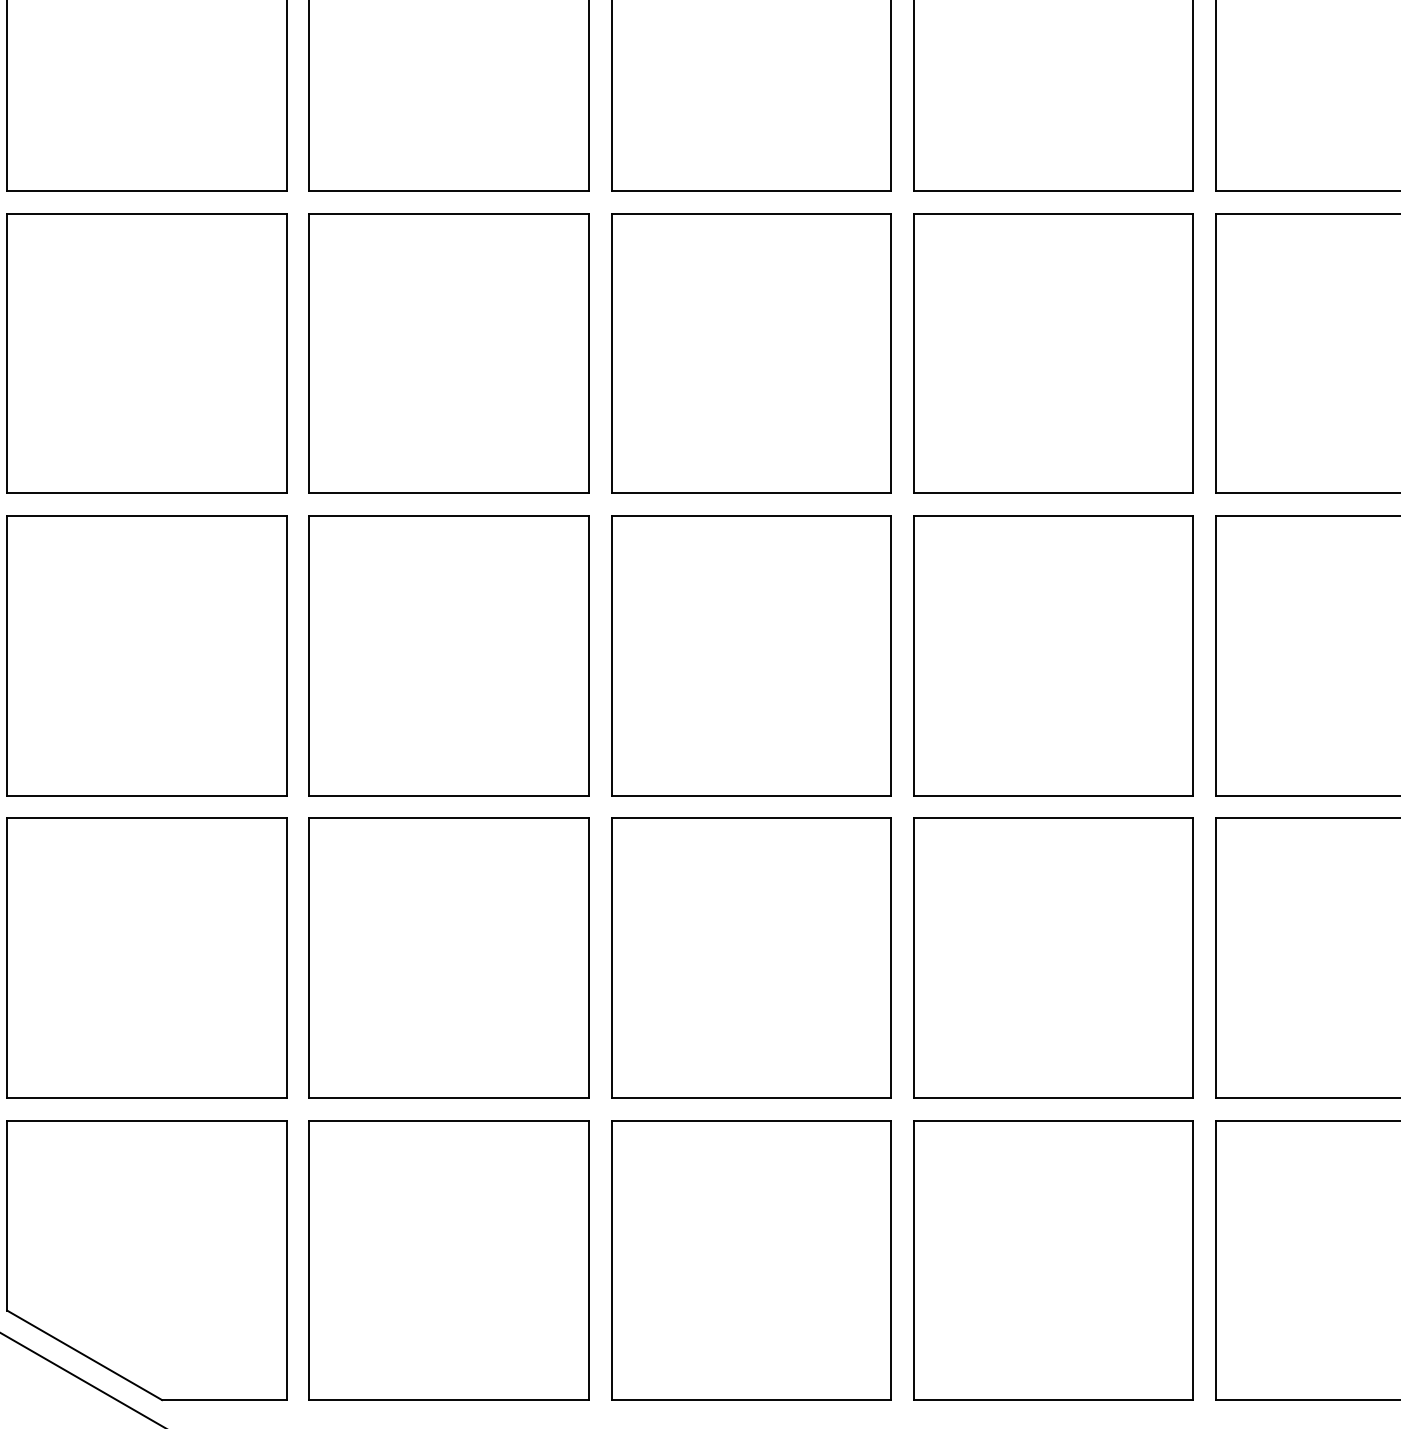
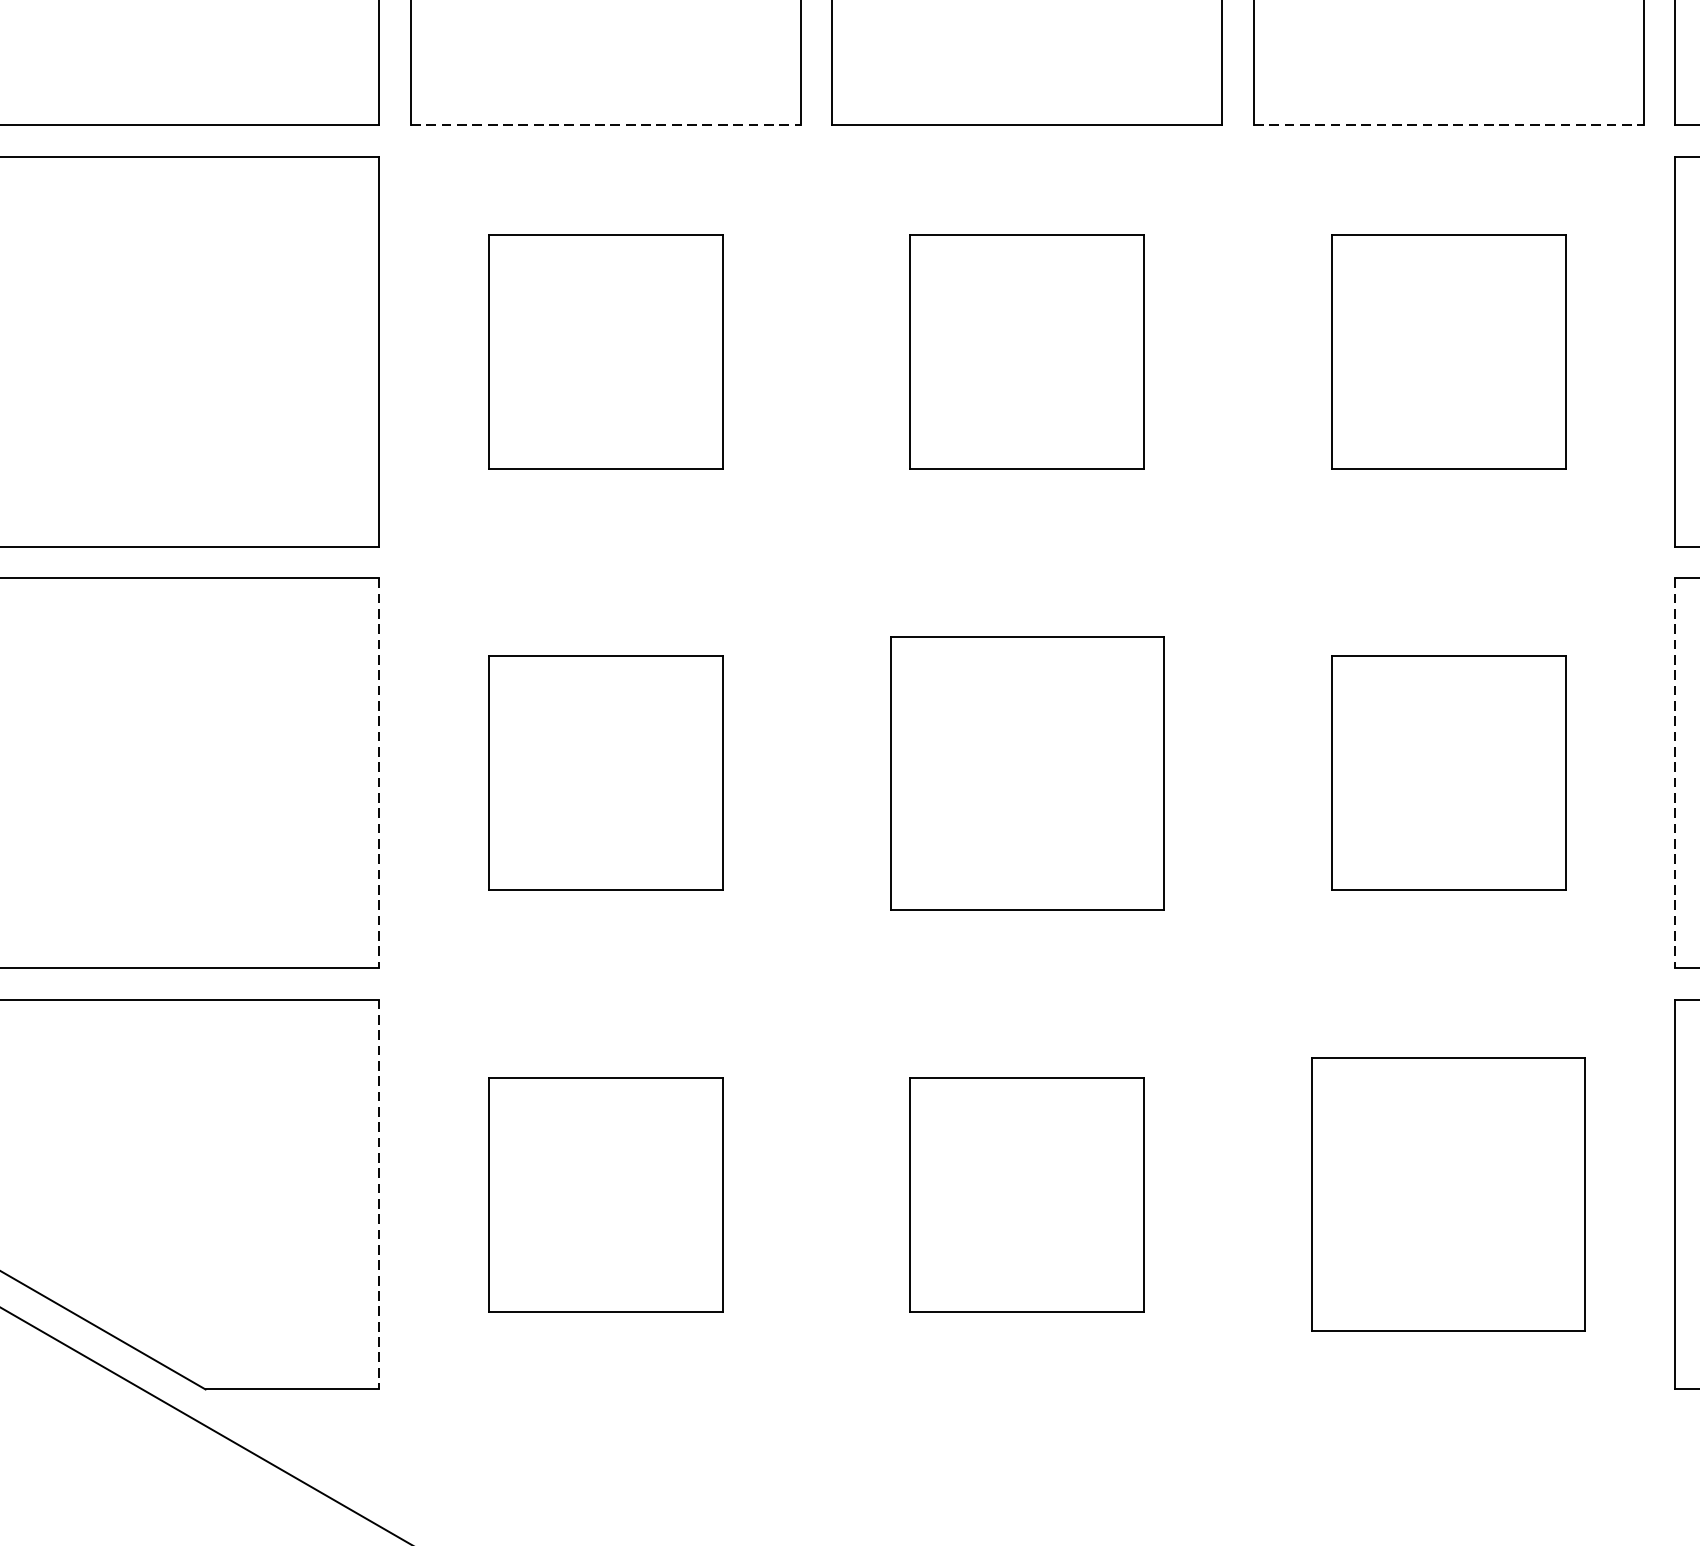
line: (449, 493) -> (606, 125), solid -> dashed
line: (1053, 493) -> (1448, 125), solid -> dashed
part: (448, 655) -> (604, 351), size x0.6
part: (751, 655) -> (1027, 351), size x0.6
part: (1053, 655) -> (1448, 351), size x0.6
part: (448, 957) -> (604, 772), size x0.6
part: (751, 957) -> (1027, 772), size x0.7
part: (1053, 957) -> (1448, 772), size x0.6
line: (286, 958) -> (379, 773), solid -> dashed
line: (1216, 958) -> (1675, 773), solid -> dashed
line: (286, 1260) -> (379, 1194), solid -> dashed
part: (448, 1260) -> (604, 1194), size x0.6
part: (751, 1260) -> (1027, 1194), size x0.6
part: (1053, 1260) -> (1448, 1194), size x0.7

